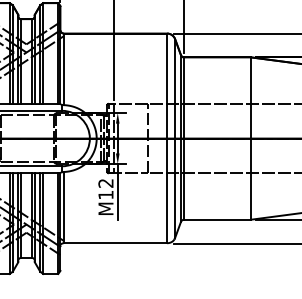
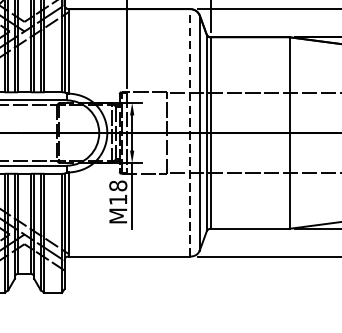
line: (167, 138) -> (190, 132), solid -> dashed
text: (105, 182) -> (117, 184), M12 -> M18

